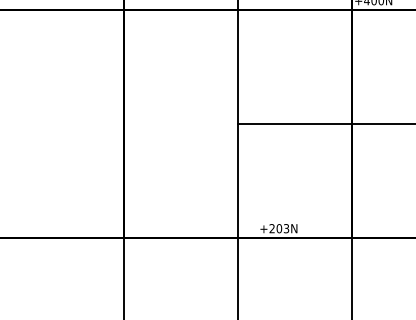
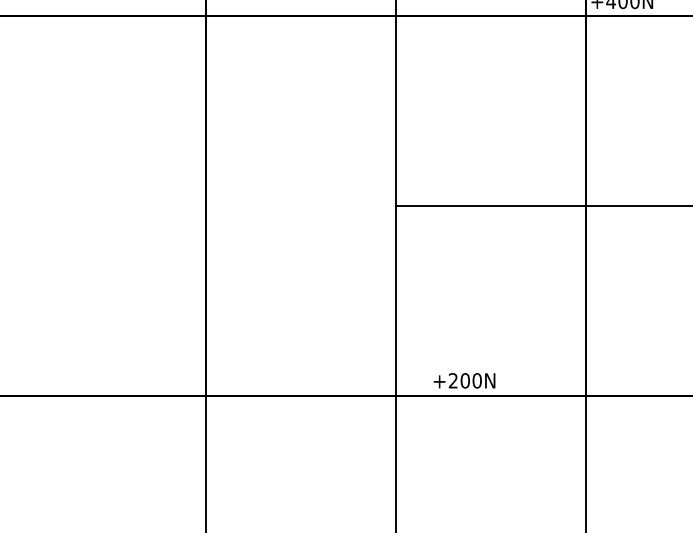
text: (286, 228) -> (477, 380), +203N -> +200N

